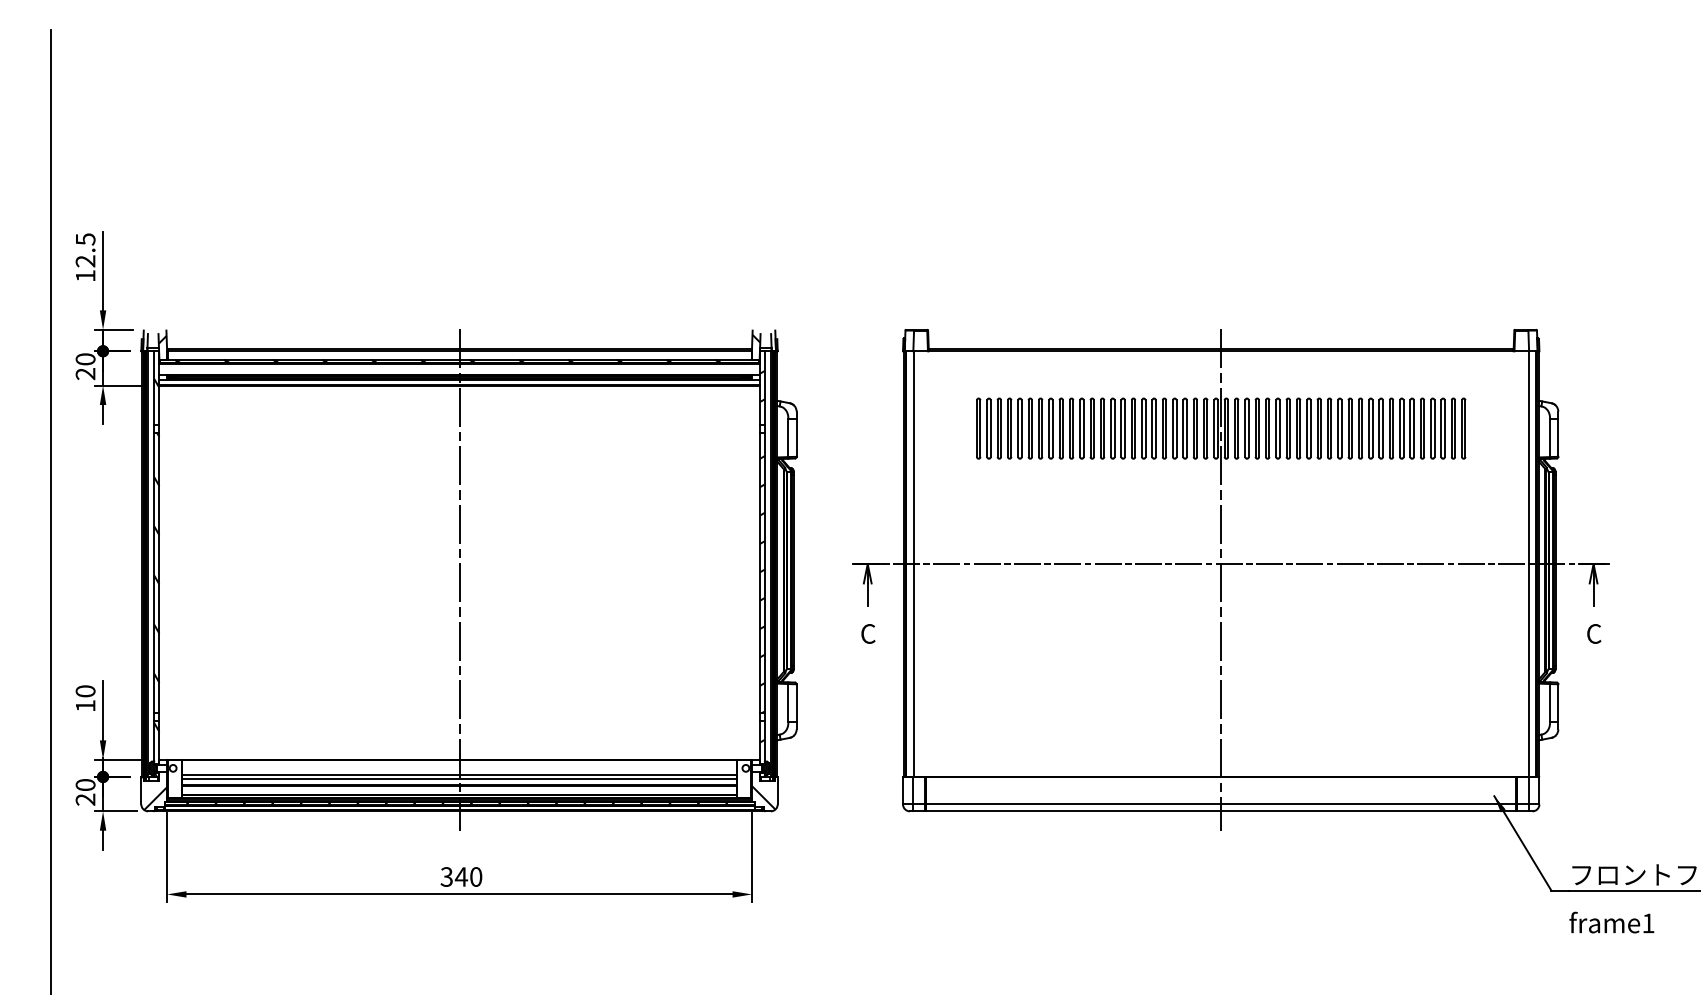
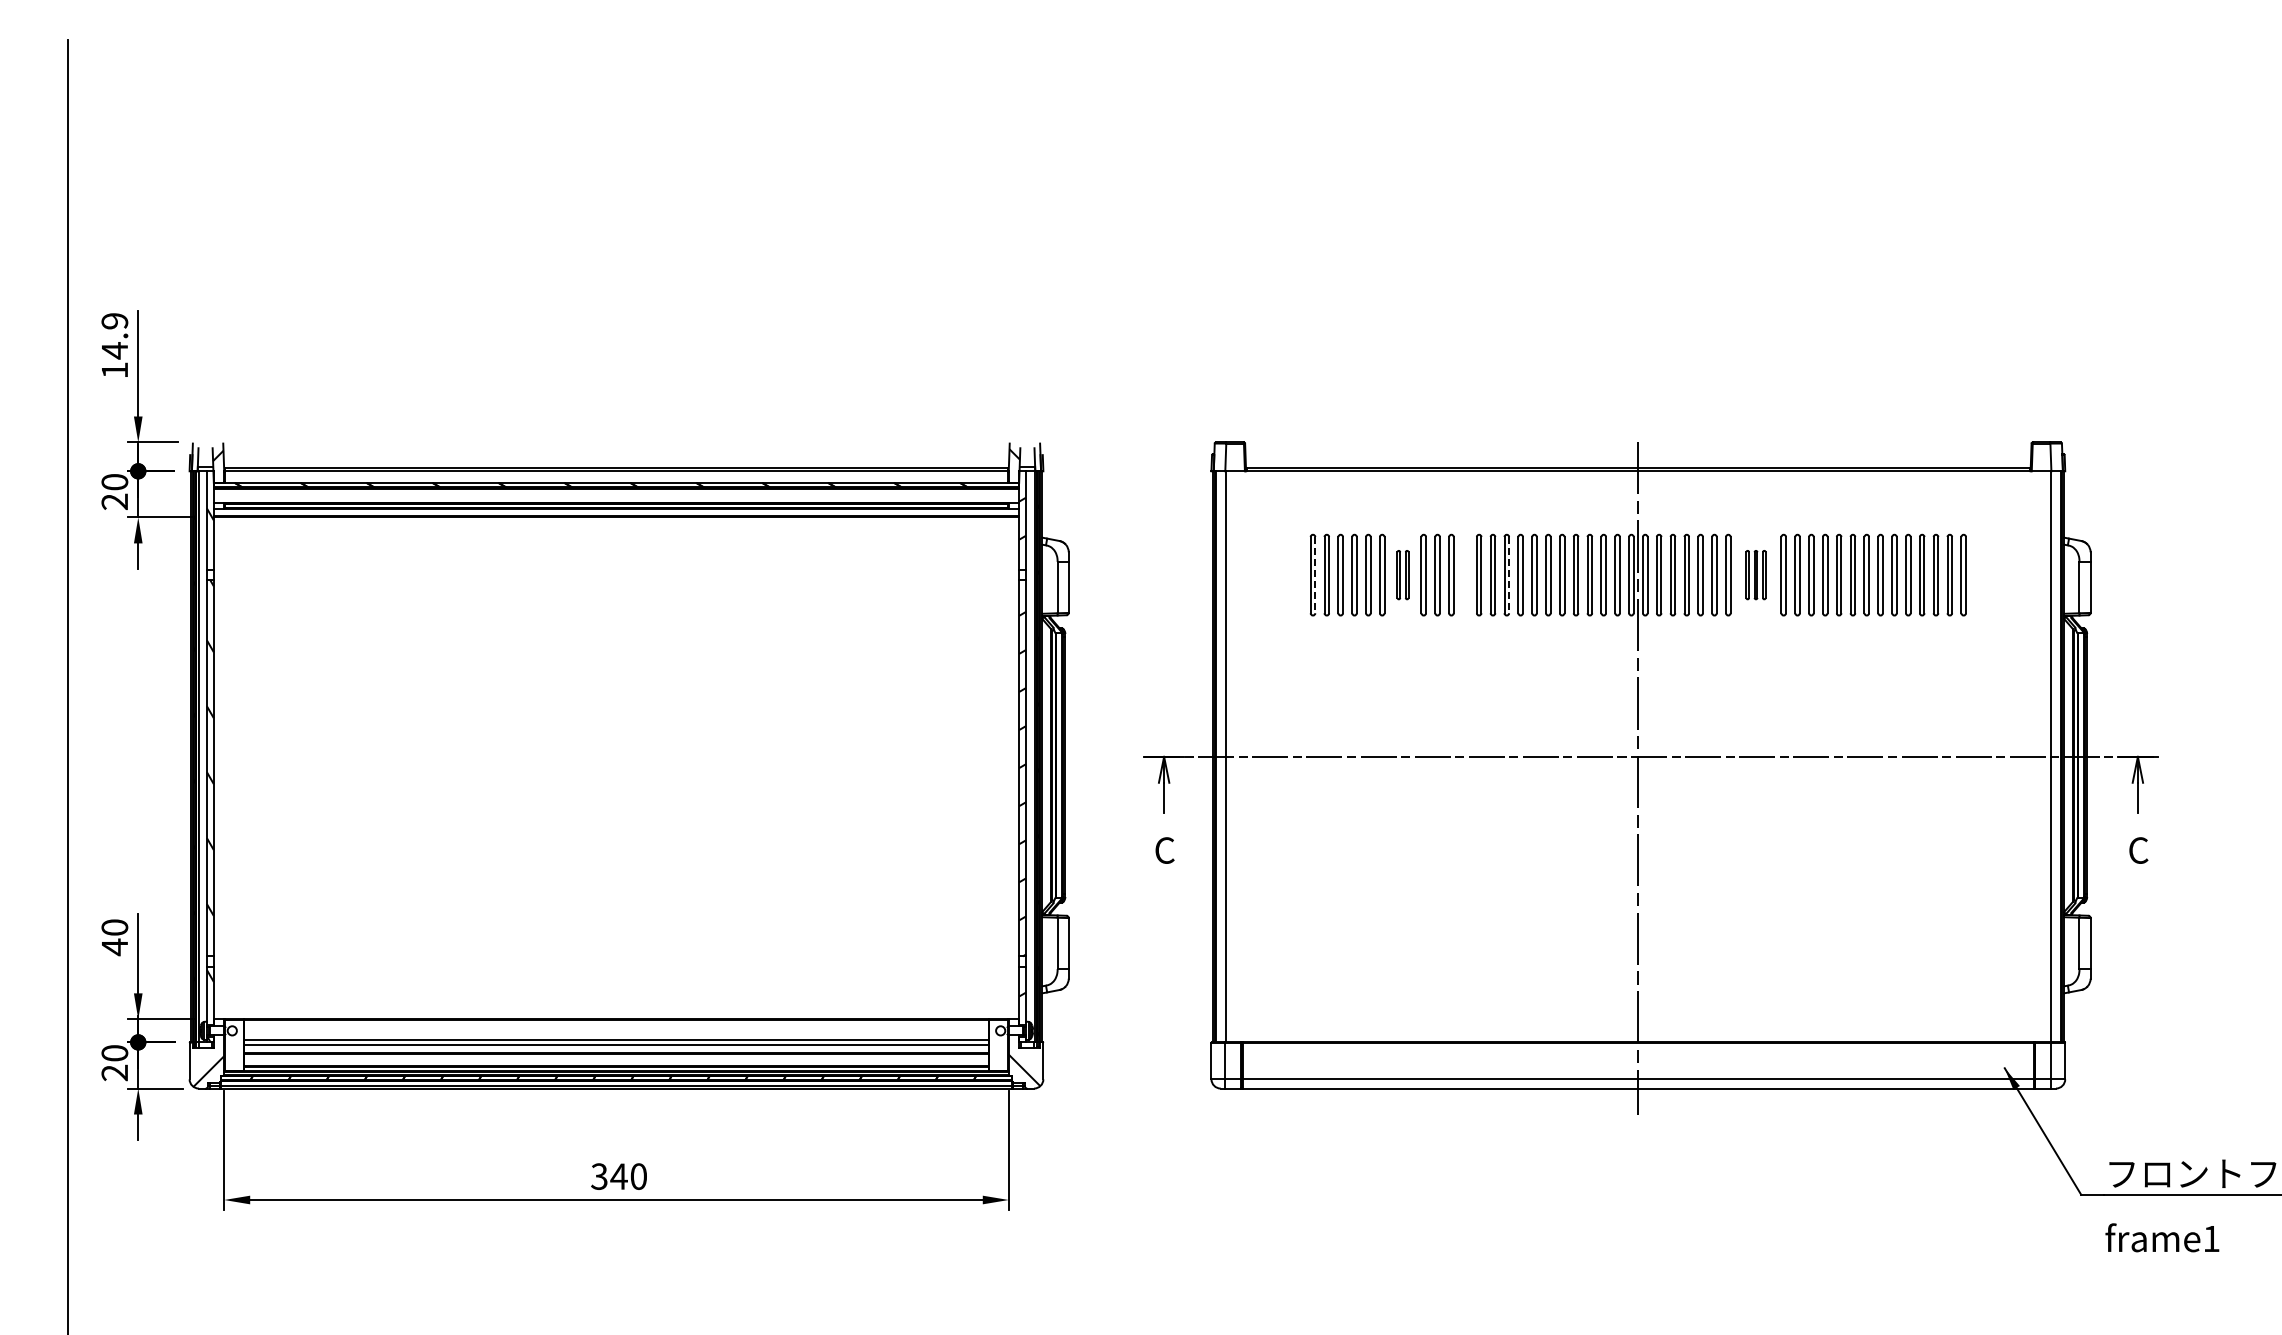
text: (85, 250) -> (114, 336), 12.5 -> 14.9
line: (980, 428) -> (1315, 575), solid -> dashed
part: (1045, 428) -> (1402, 574), size x0.6
part: (1092, 428) -> (1465, 574), removed
line: (1125, 428) -> (1509, 575), solid -> dashed
part: (1308, 428) -> (1755, 574), size x0.6
line: (459, 579) -> (616, 777), removed
text: (85, 706) -> (114, 947), 10 -> 40

